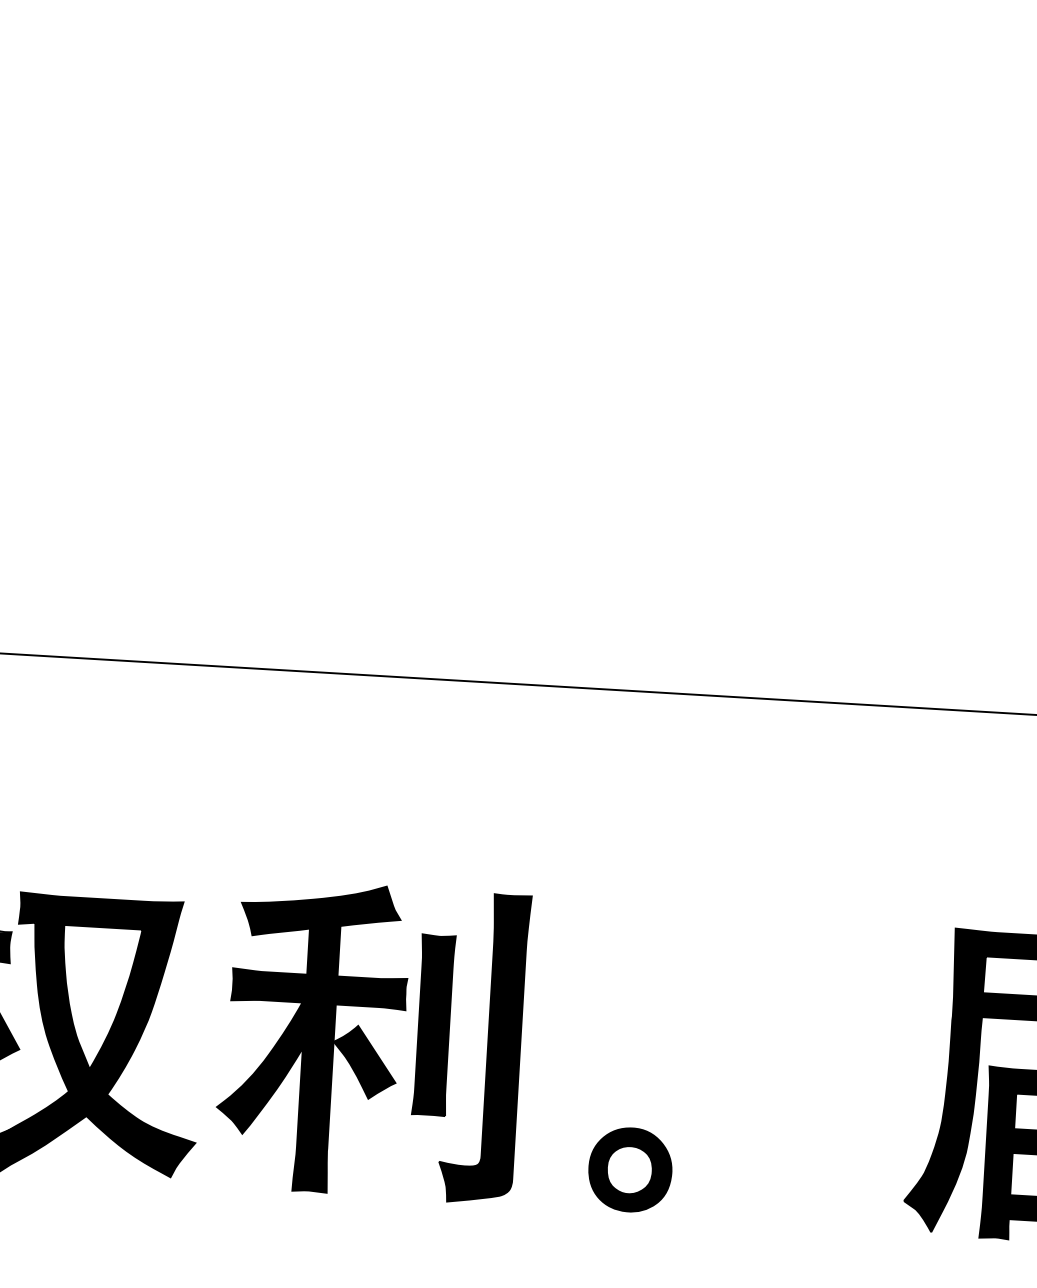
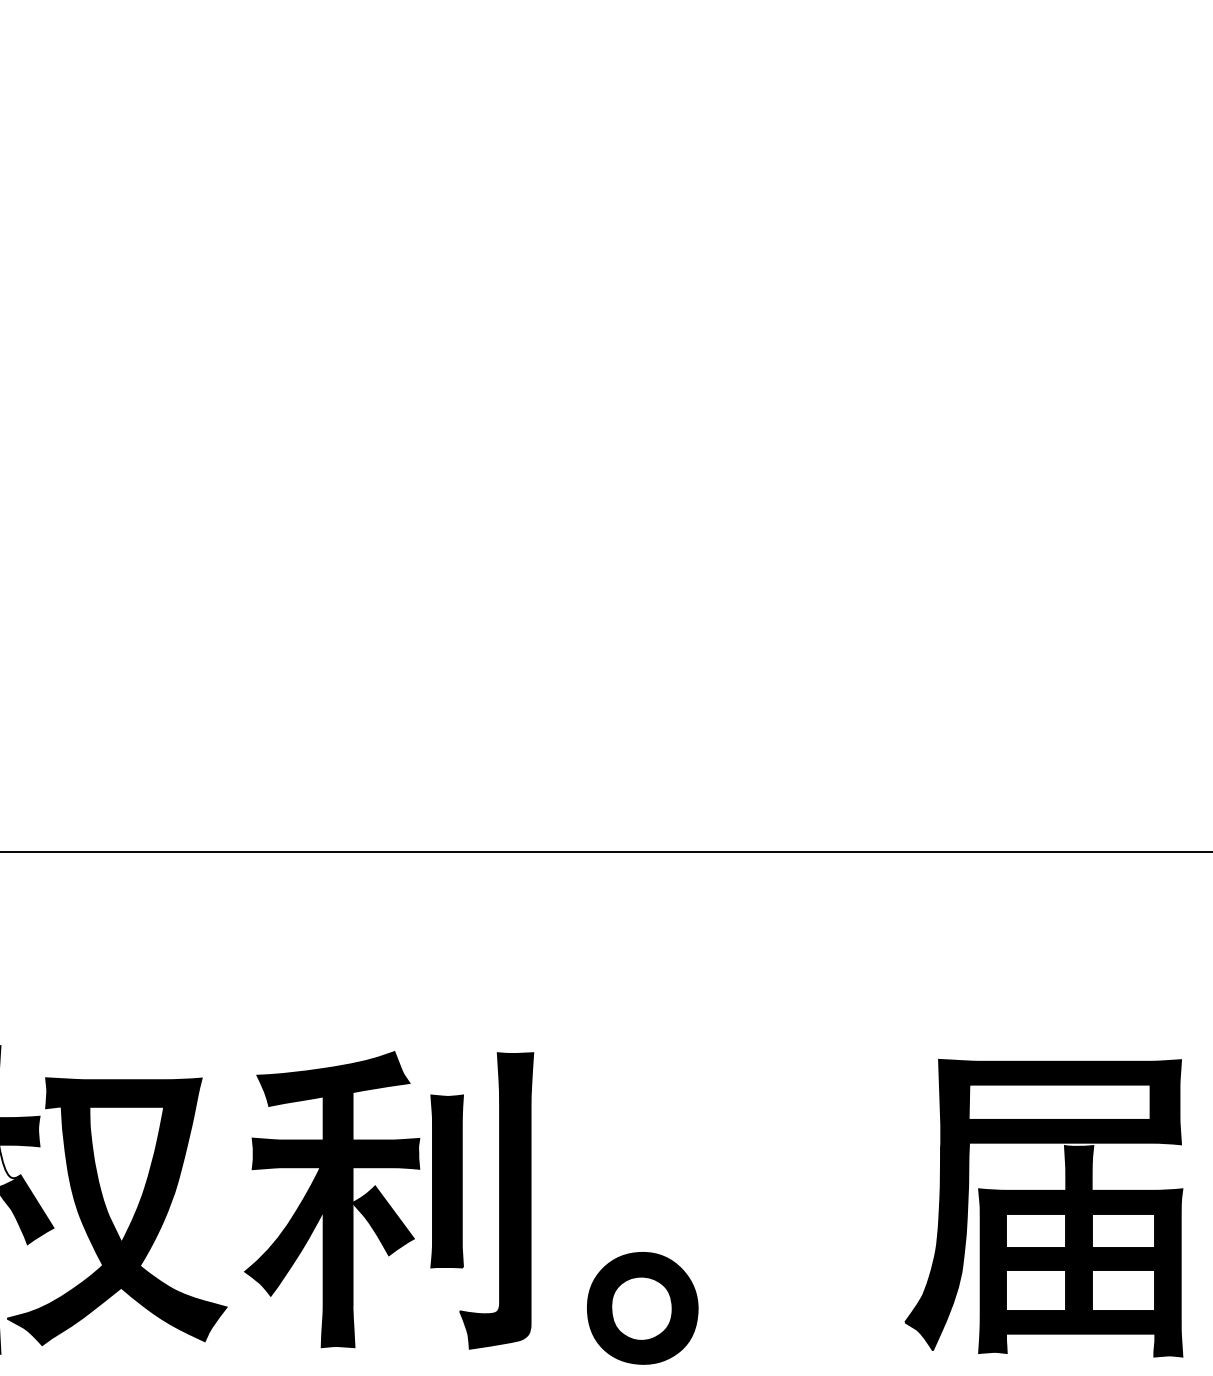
part: (630, 1169) -> (642, 1307), size x1.4

